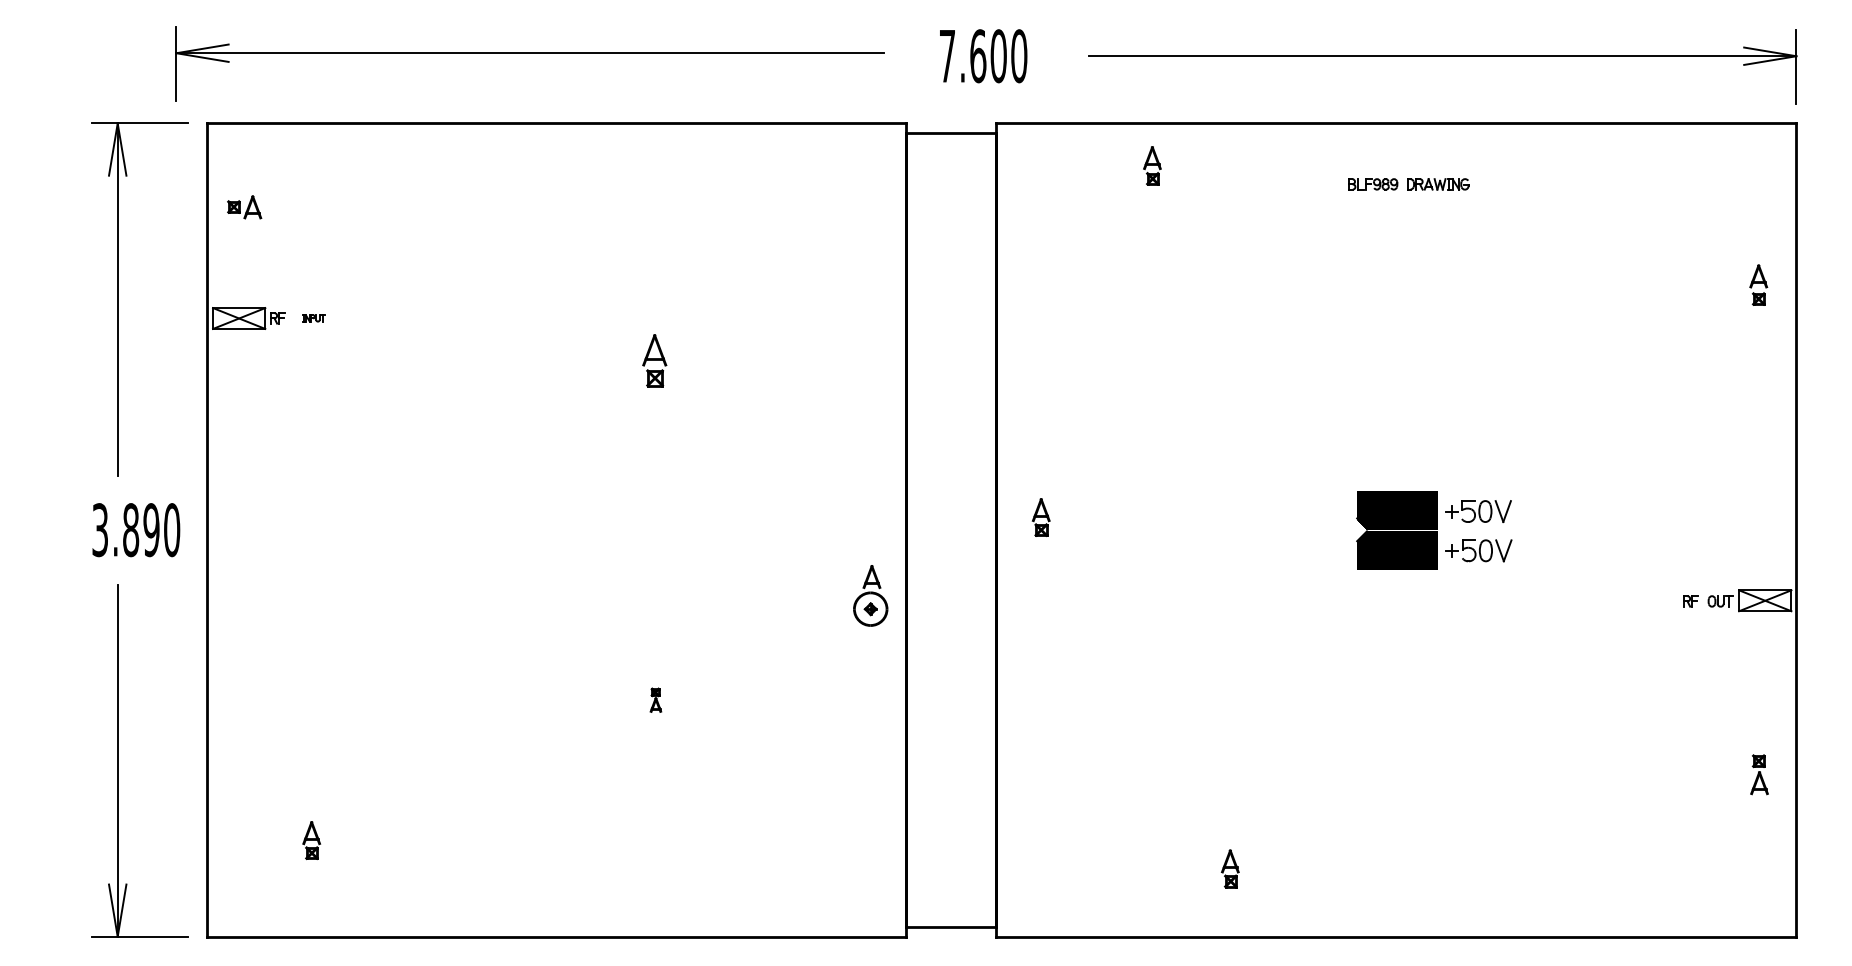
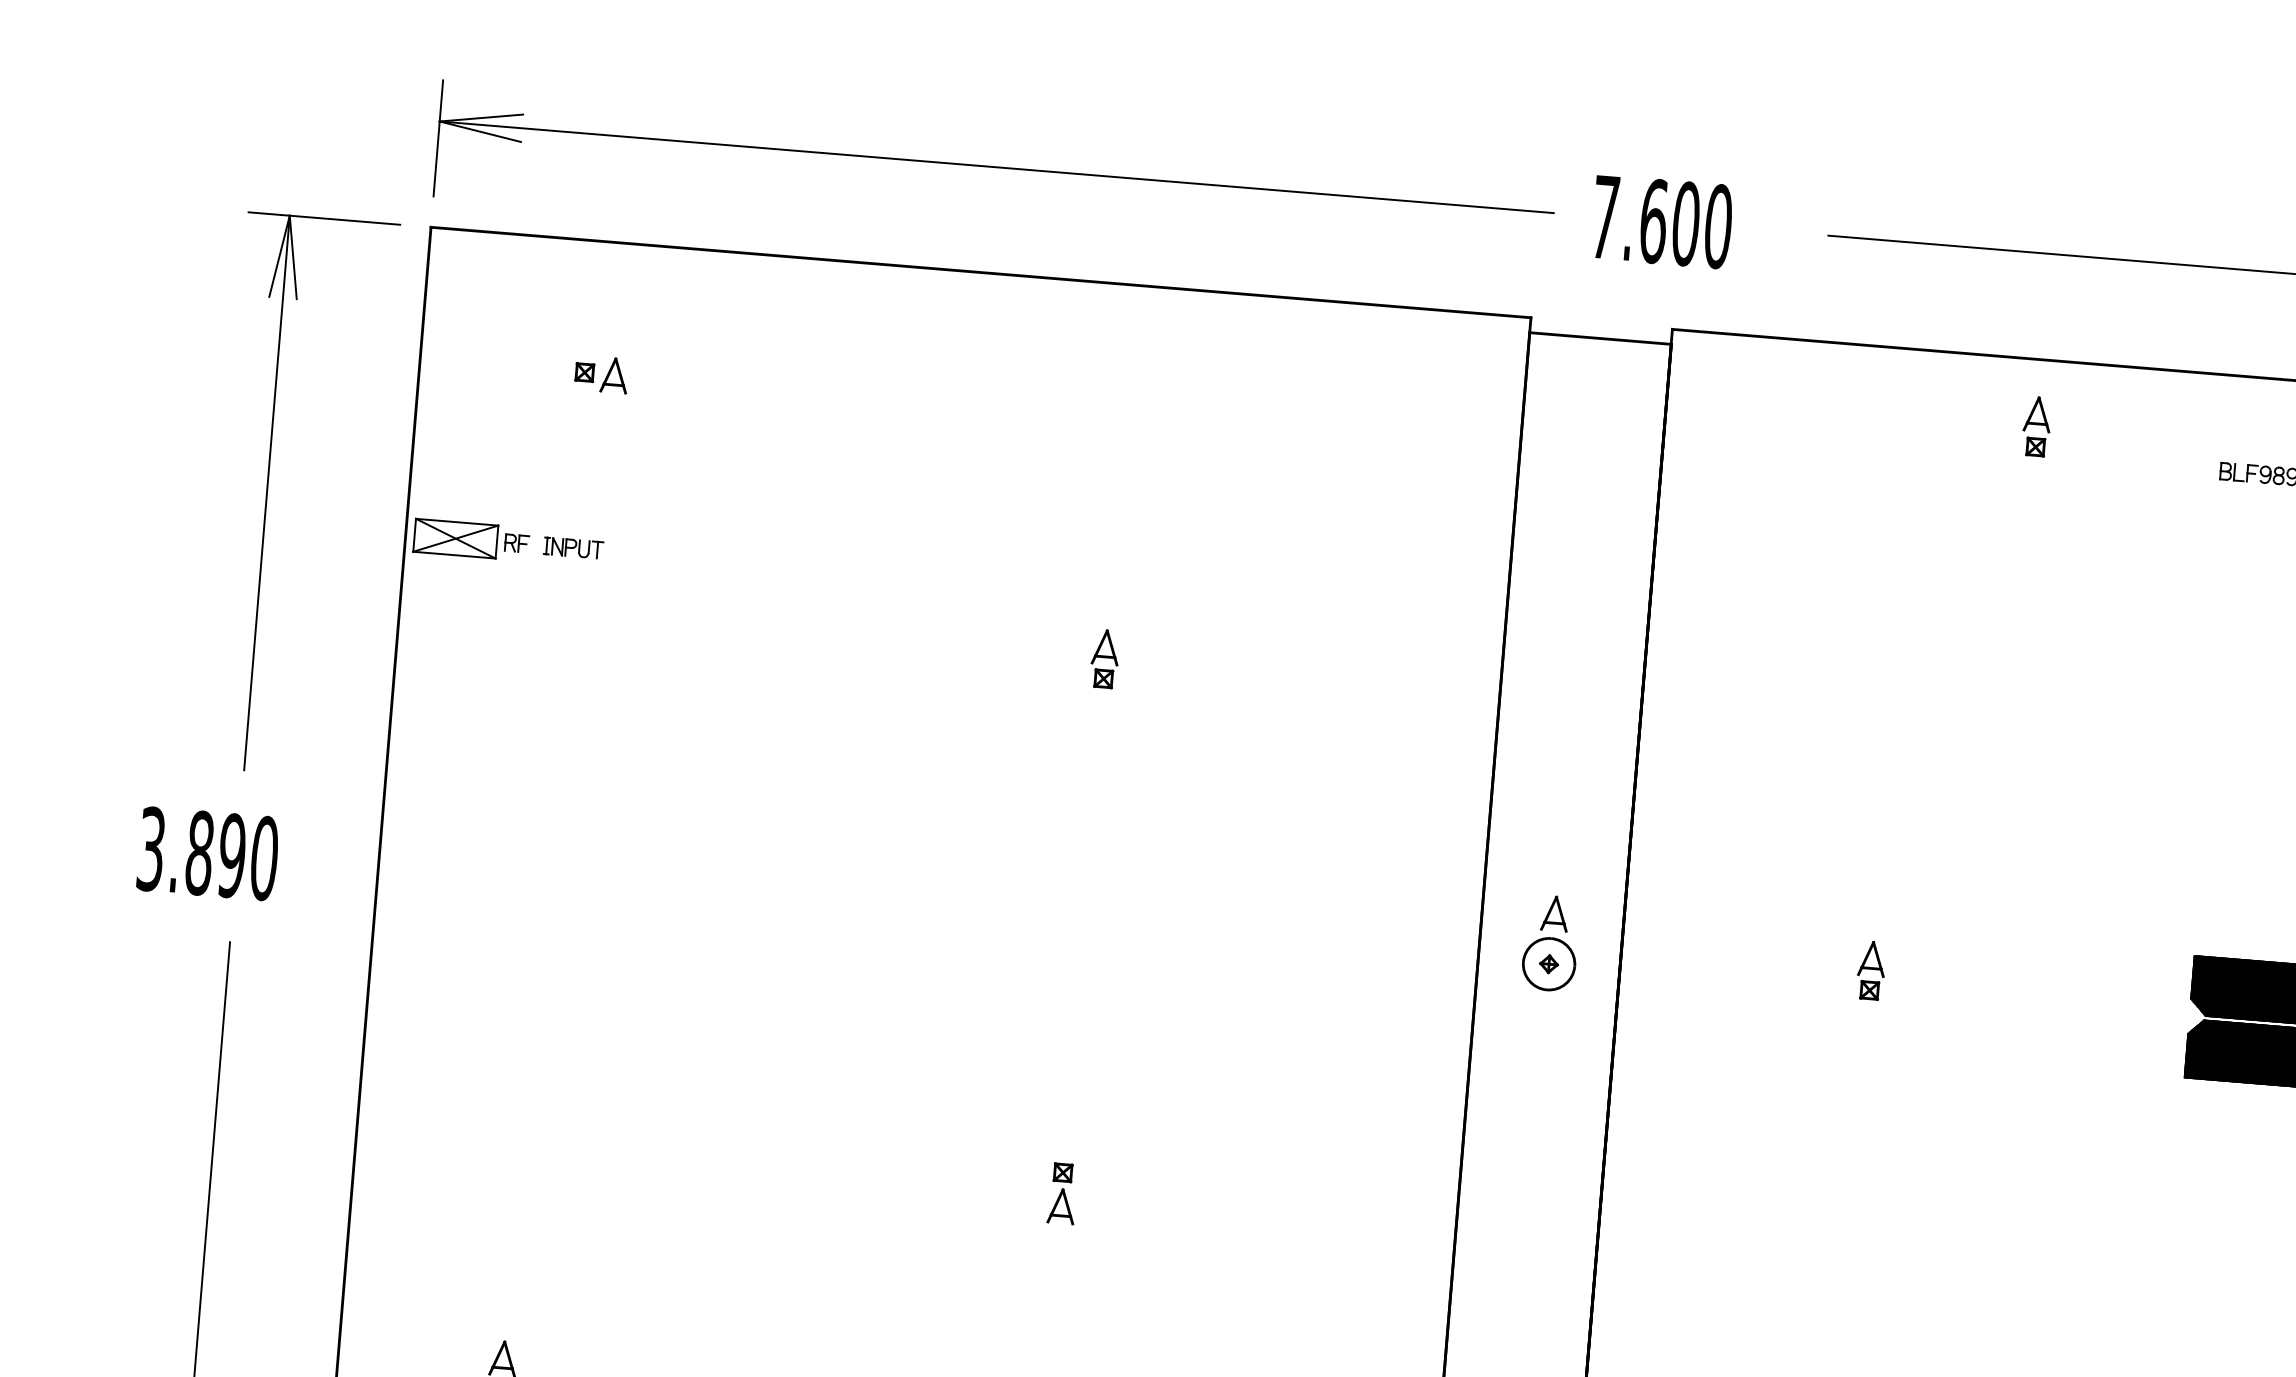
part: (529, 53) -> (995, 167), moved
part: (1152, 165) -> (2036, 426), moved
part: (244, 207) -> (601, 374), moved
part: (313, 318) -> (572, 548), size x1.67
part: (654, 360) -> (1104, 658), size x0.71
part: (1040, 517) -> (1870, 970), moved
text: (136, 530) -> (208, 854), moved
part: (870, 595) -> (1550, 942), moved
part: (655, 700) -> (1062, 1194), size x1.67

